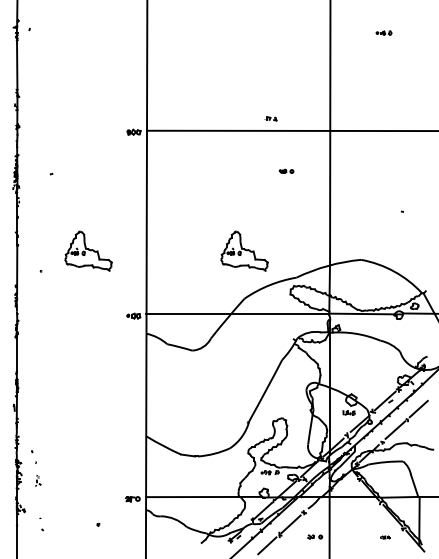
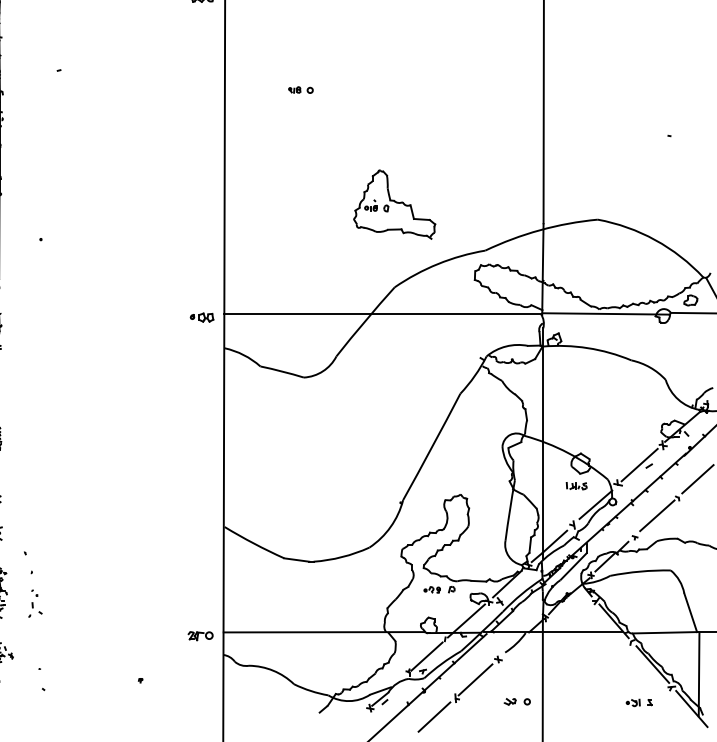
part: (286, 170) -> (300, 88), moved
part: (88, 250) -> (123, 203), removed
part: (38, 480) -> (36, 603), size x1.43
part: (385, 537) -> (640, 702), size x1.67

